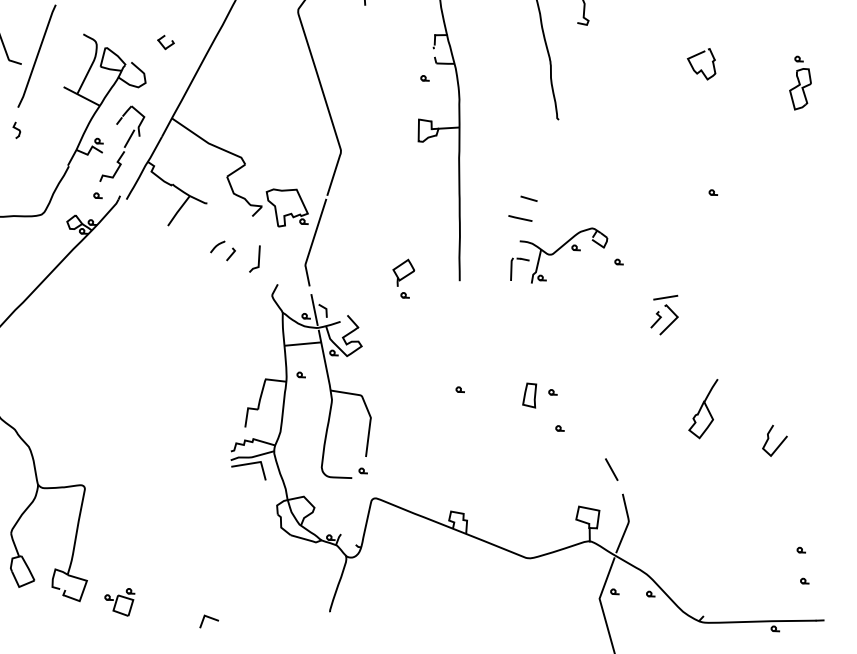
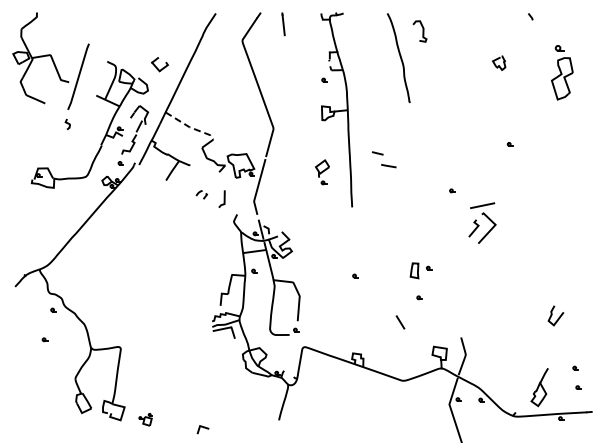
part: (165, 42) -> (159, 64), size x1.6
part: (700, 62) -> (498, 62), size x0.7
part: (800, 82) -> (562, 72), size x1.6
line: (208, 143) -> (189, 127), solid -> dashed
line: (528, 198) -> (377, 153), moved
part: (222, 250) -> (201, 194), size x0.7
part: (559, 254) -> (414, 187), removed
part: (403, 278) -> (322, 172), moved
part: (665, 314) -> (483, 222), size x1.6
part: (539, 395) -> (420, 270), moved
part: (702, 408) -> (539, 387), moved
curve: (769, 440) -> (552, 315), moved
line: (611, 469) -> (400, 322), moved
part: (119, 601) -> (145, 419), size x0.7

